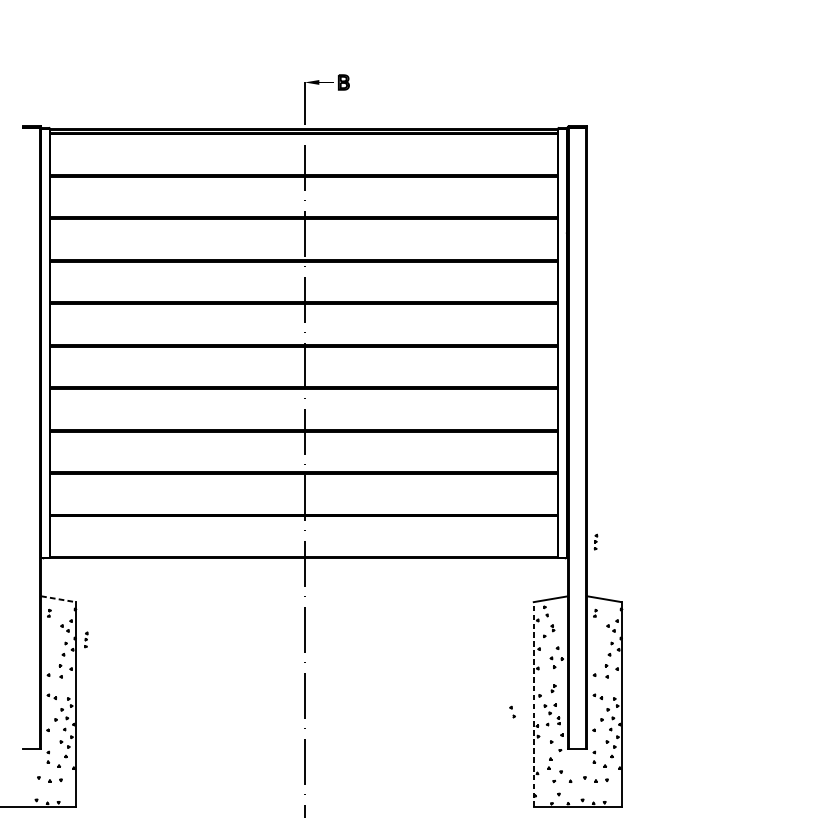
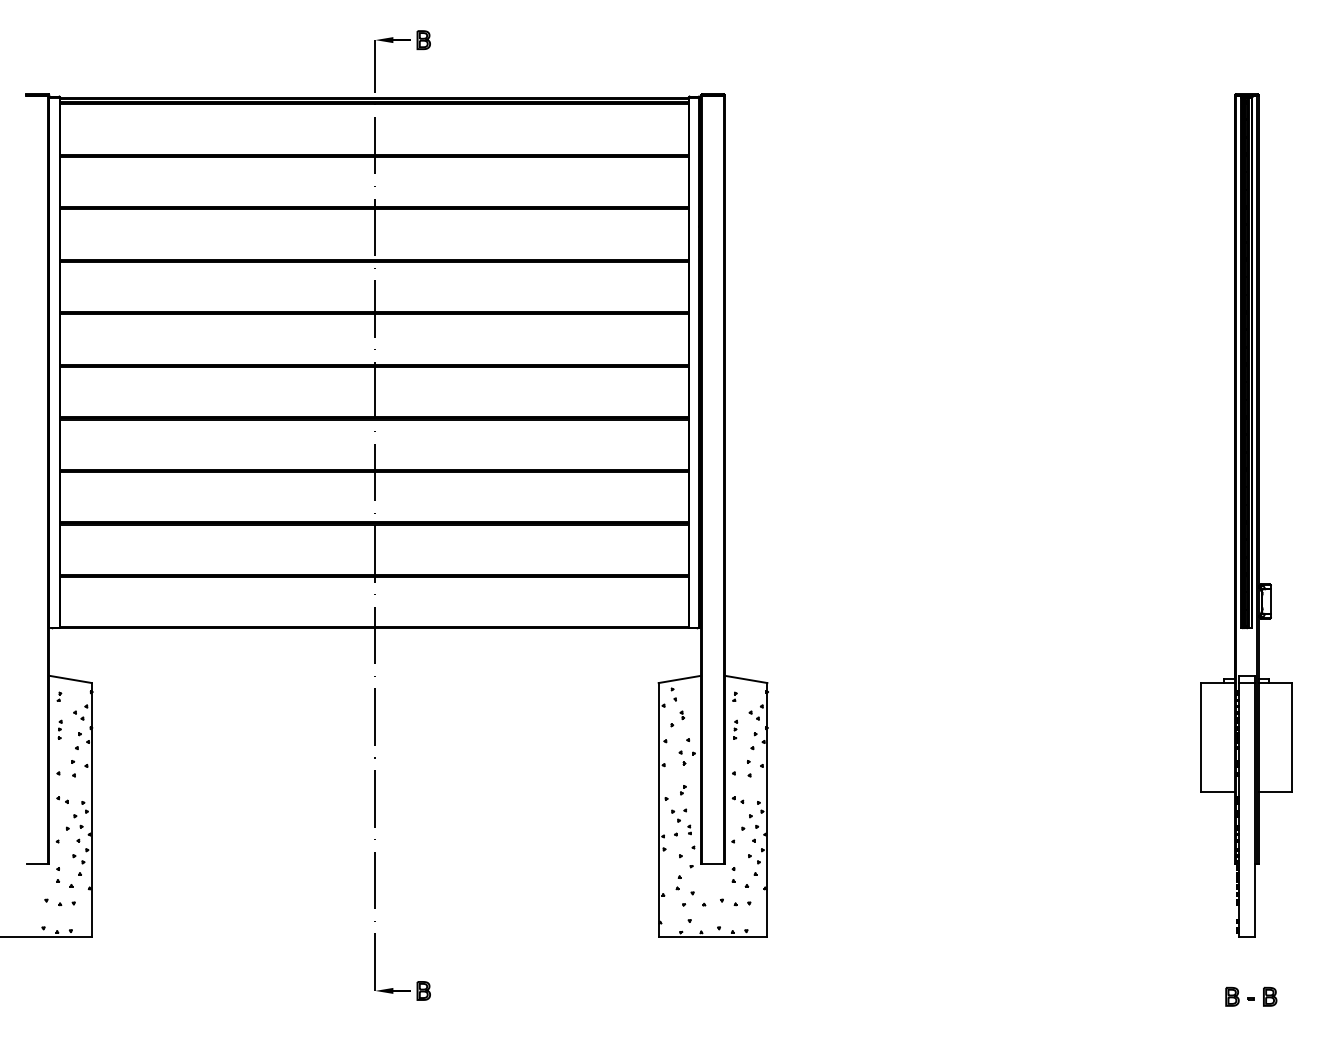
part: (595, 541) -> (735, 729), moved
line: (58, 599) -> (70, 679), dashed -> solid
part: (85, 639) -> (59, 729), moved
line: (533, 704) -> (658, 809), dashed -> solid
part: (512, 711) -> (632, 818), removed

